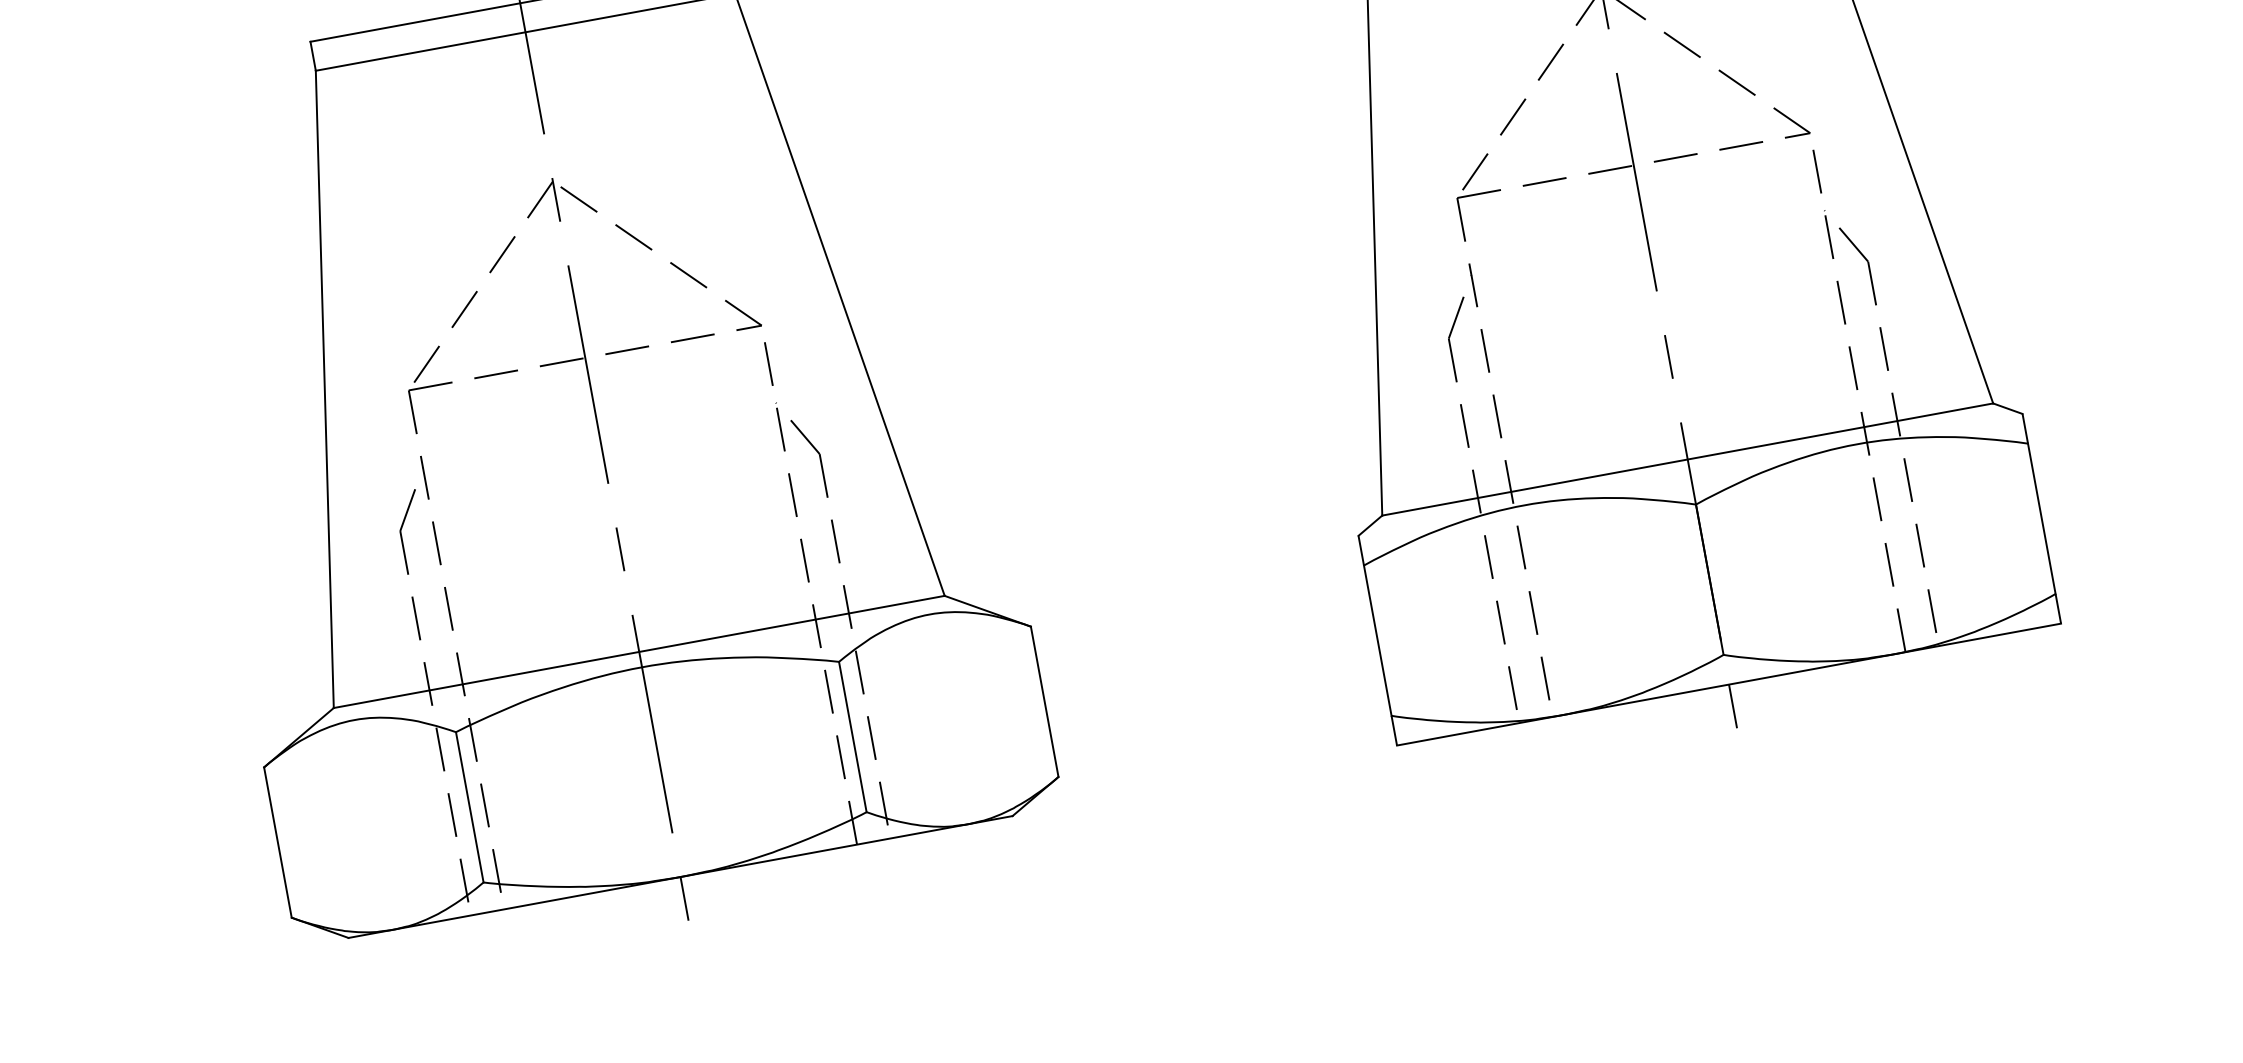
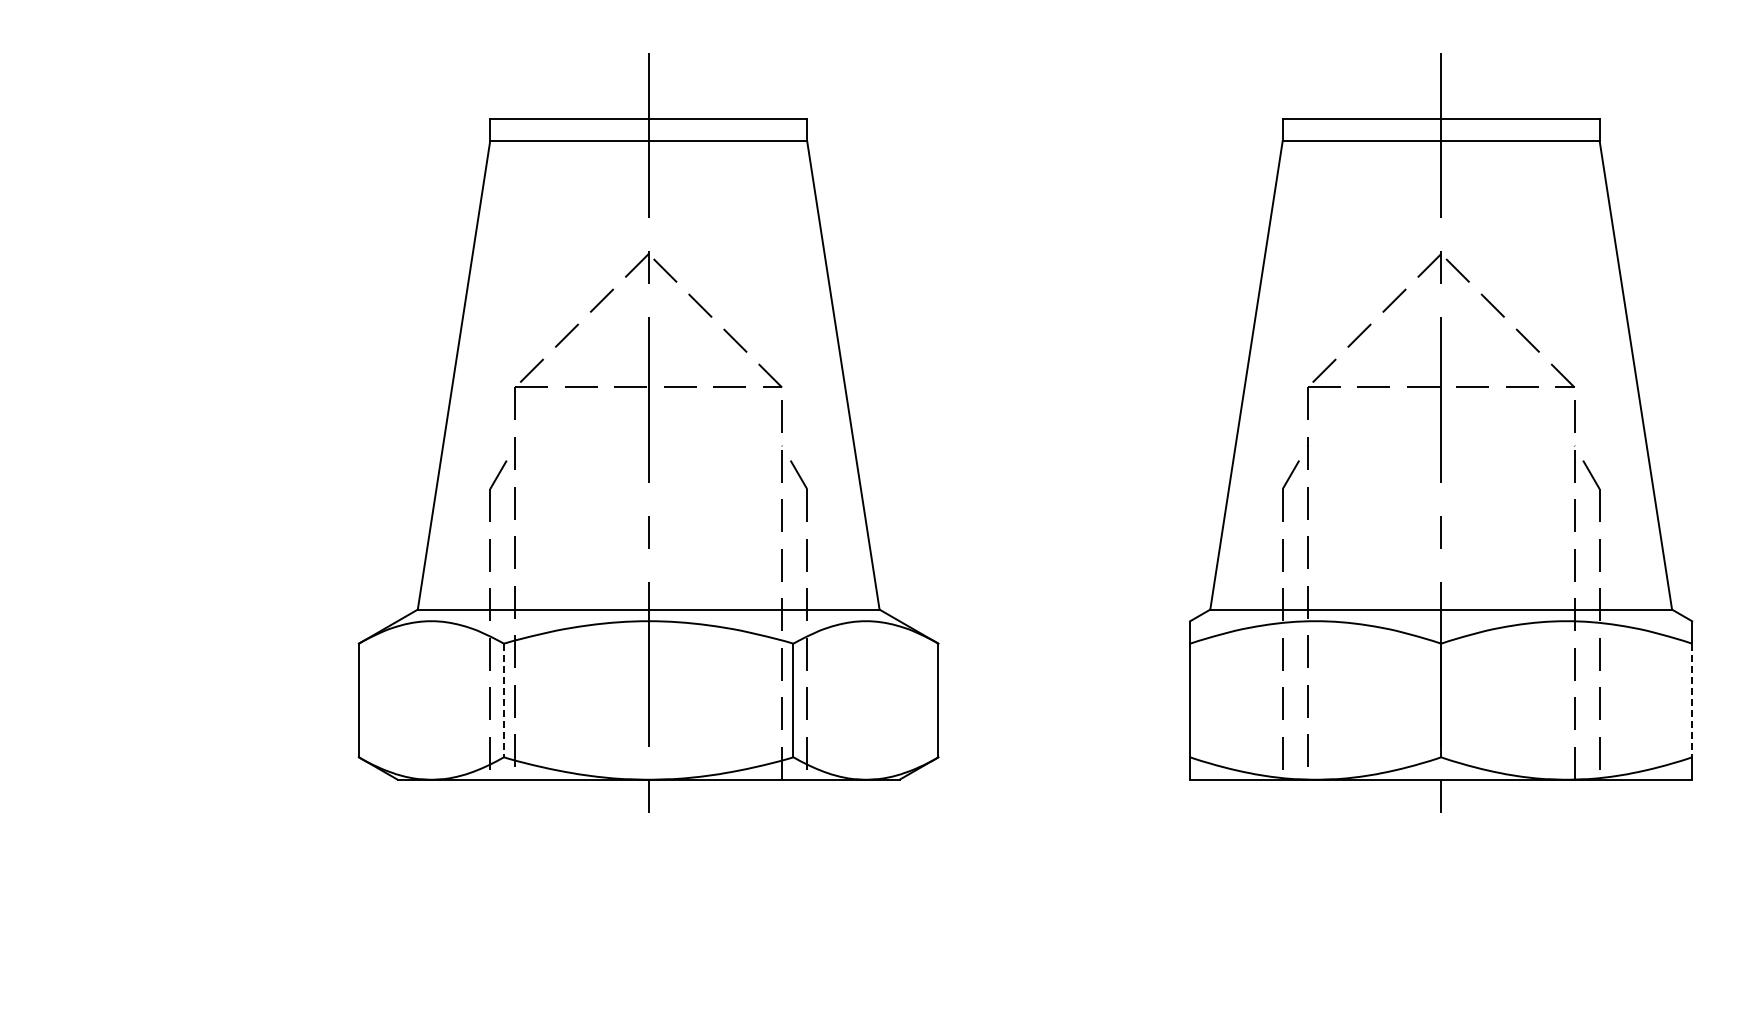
line: (2042, 518) -> (1692, 700), solid -> dashed
line: (469, 807) -> (503, 700), solid -> dashed

